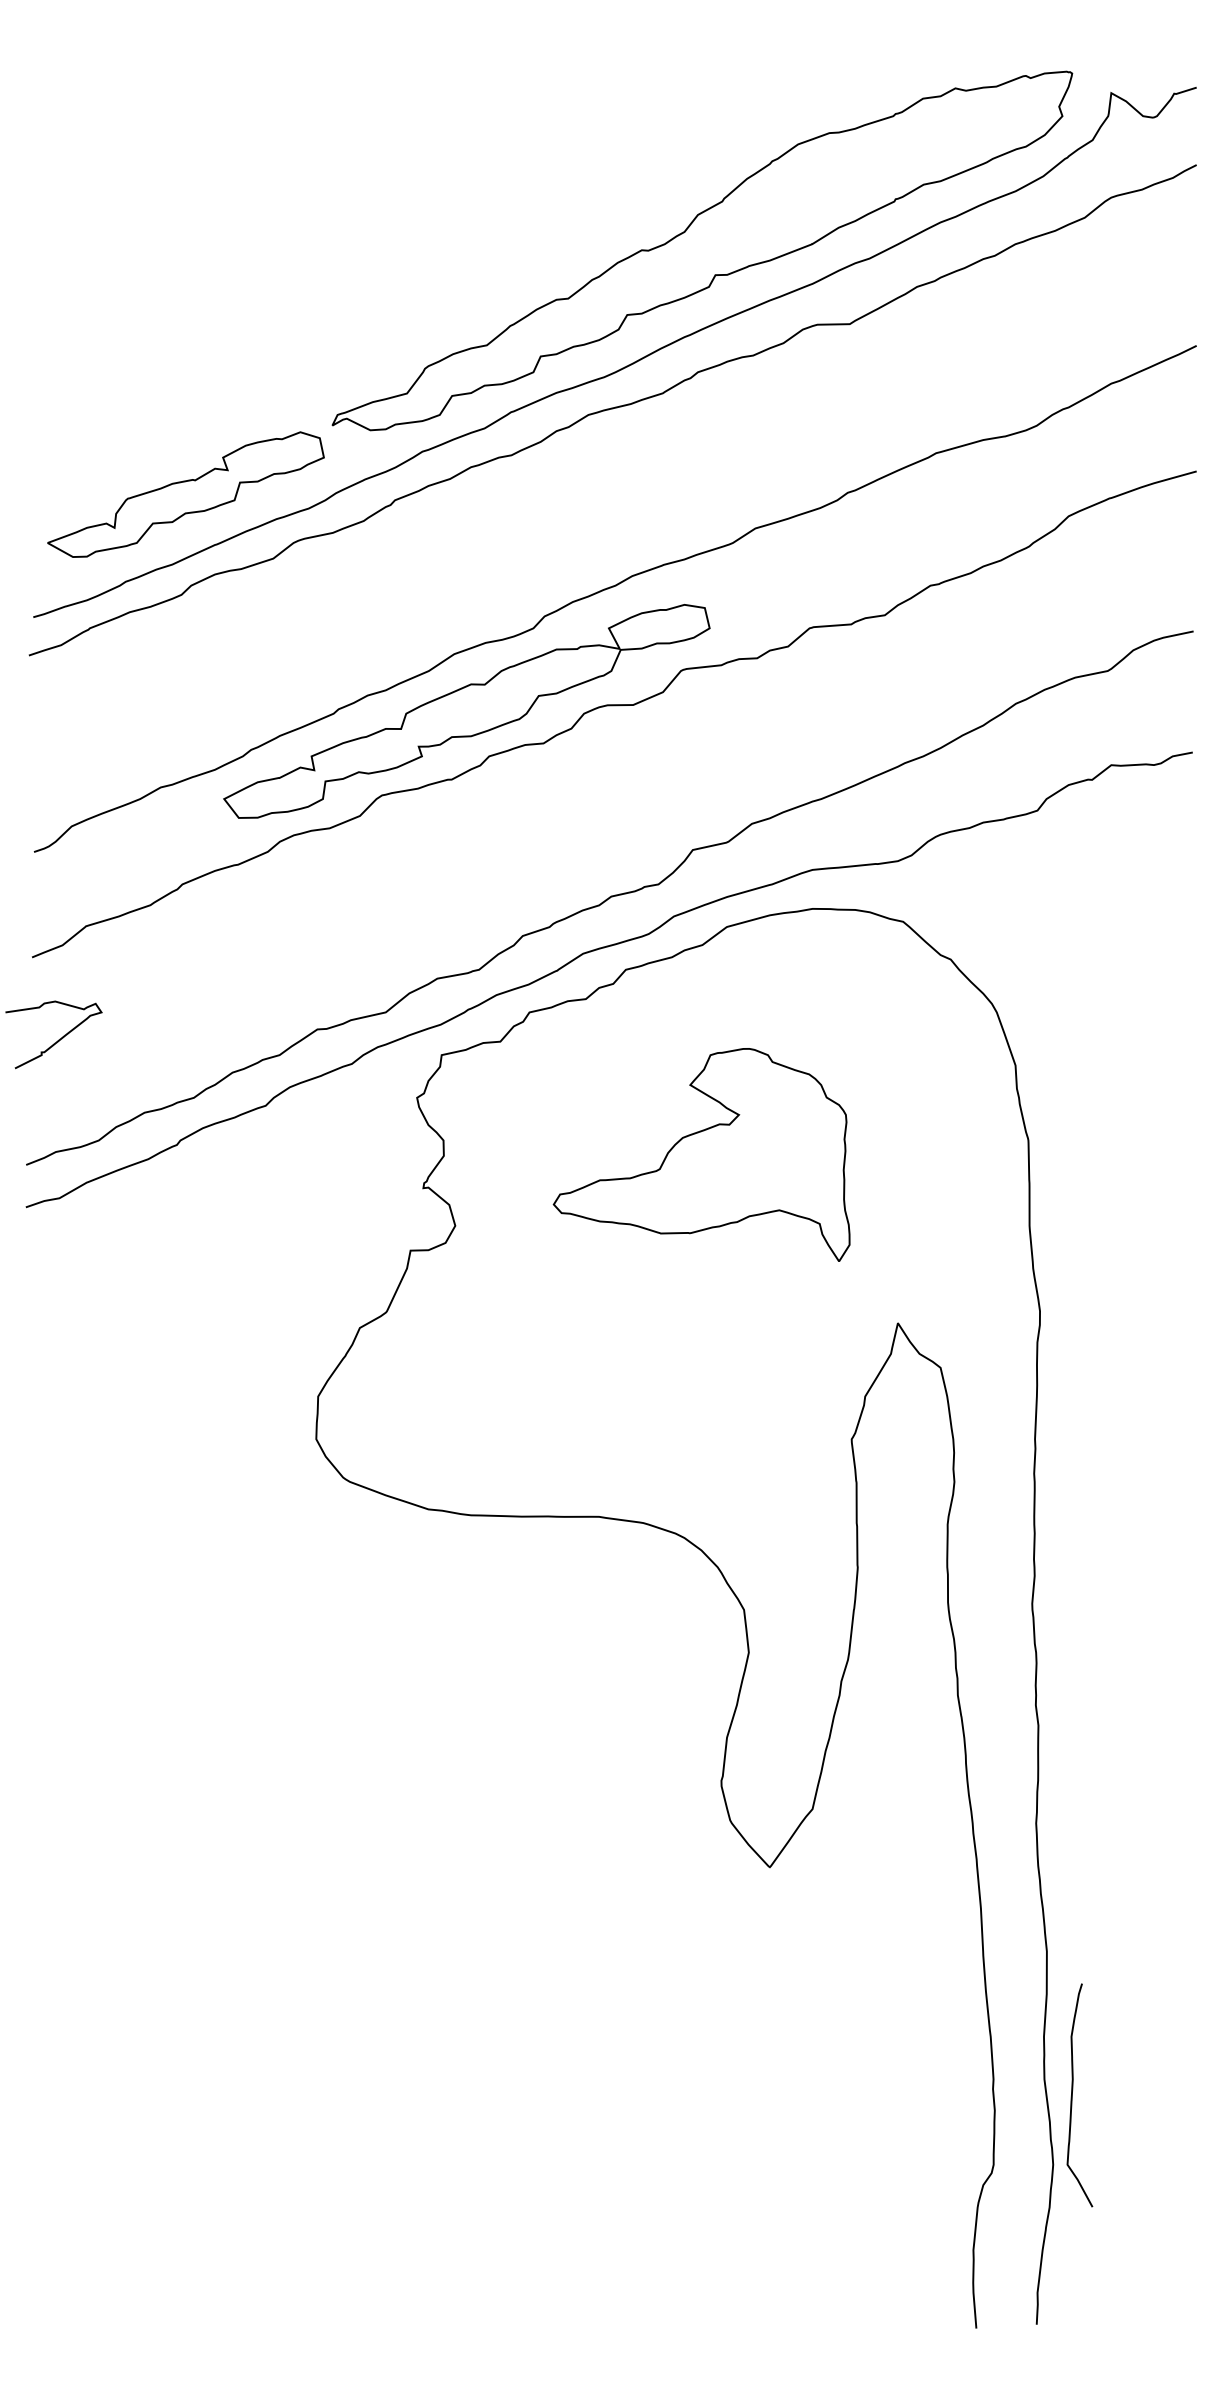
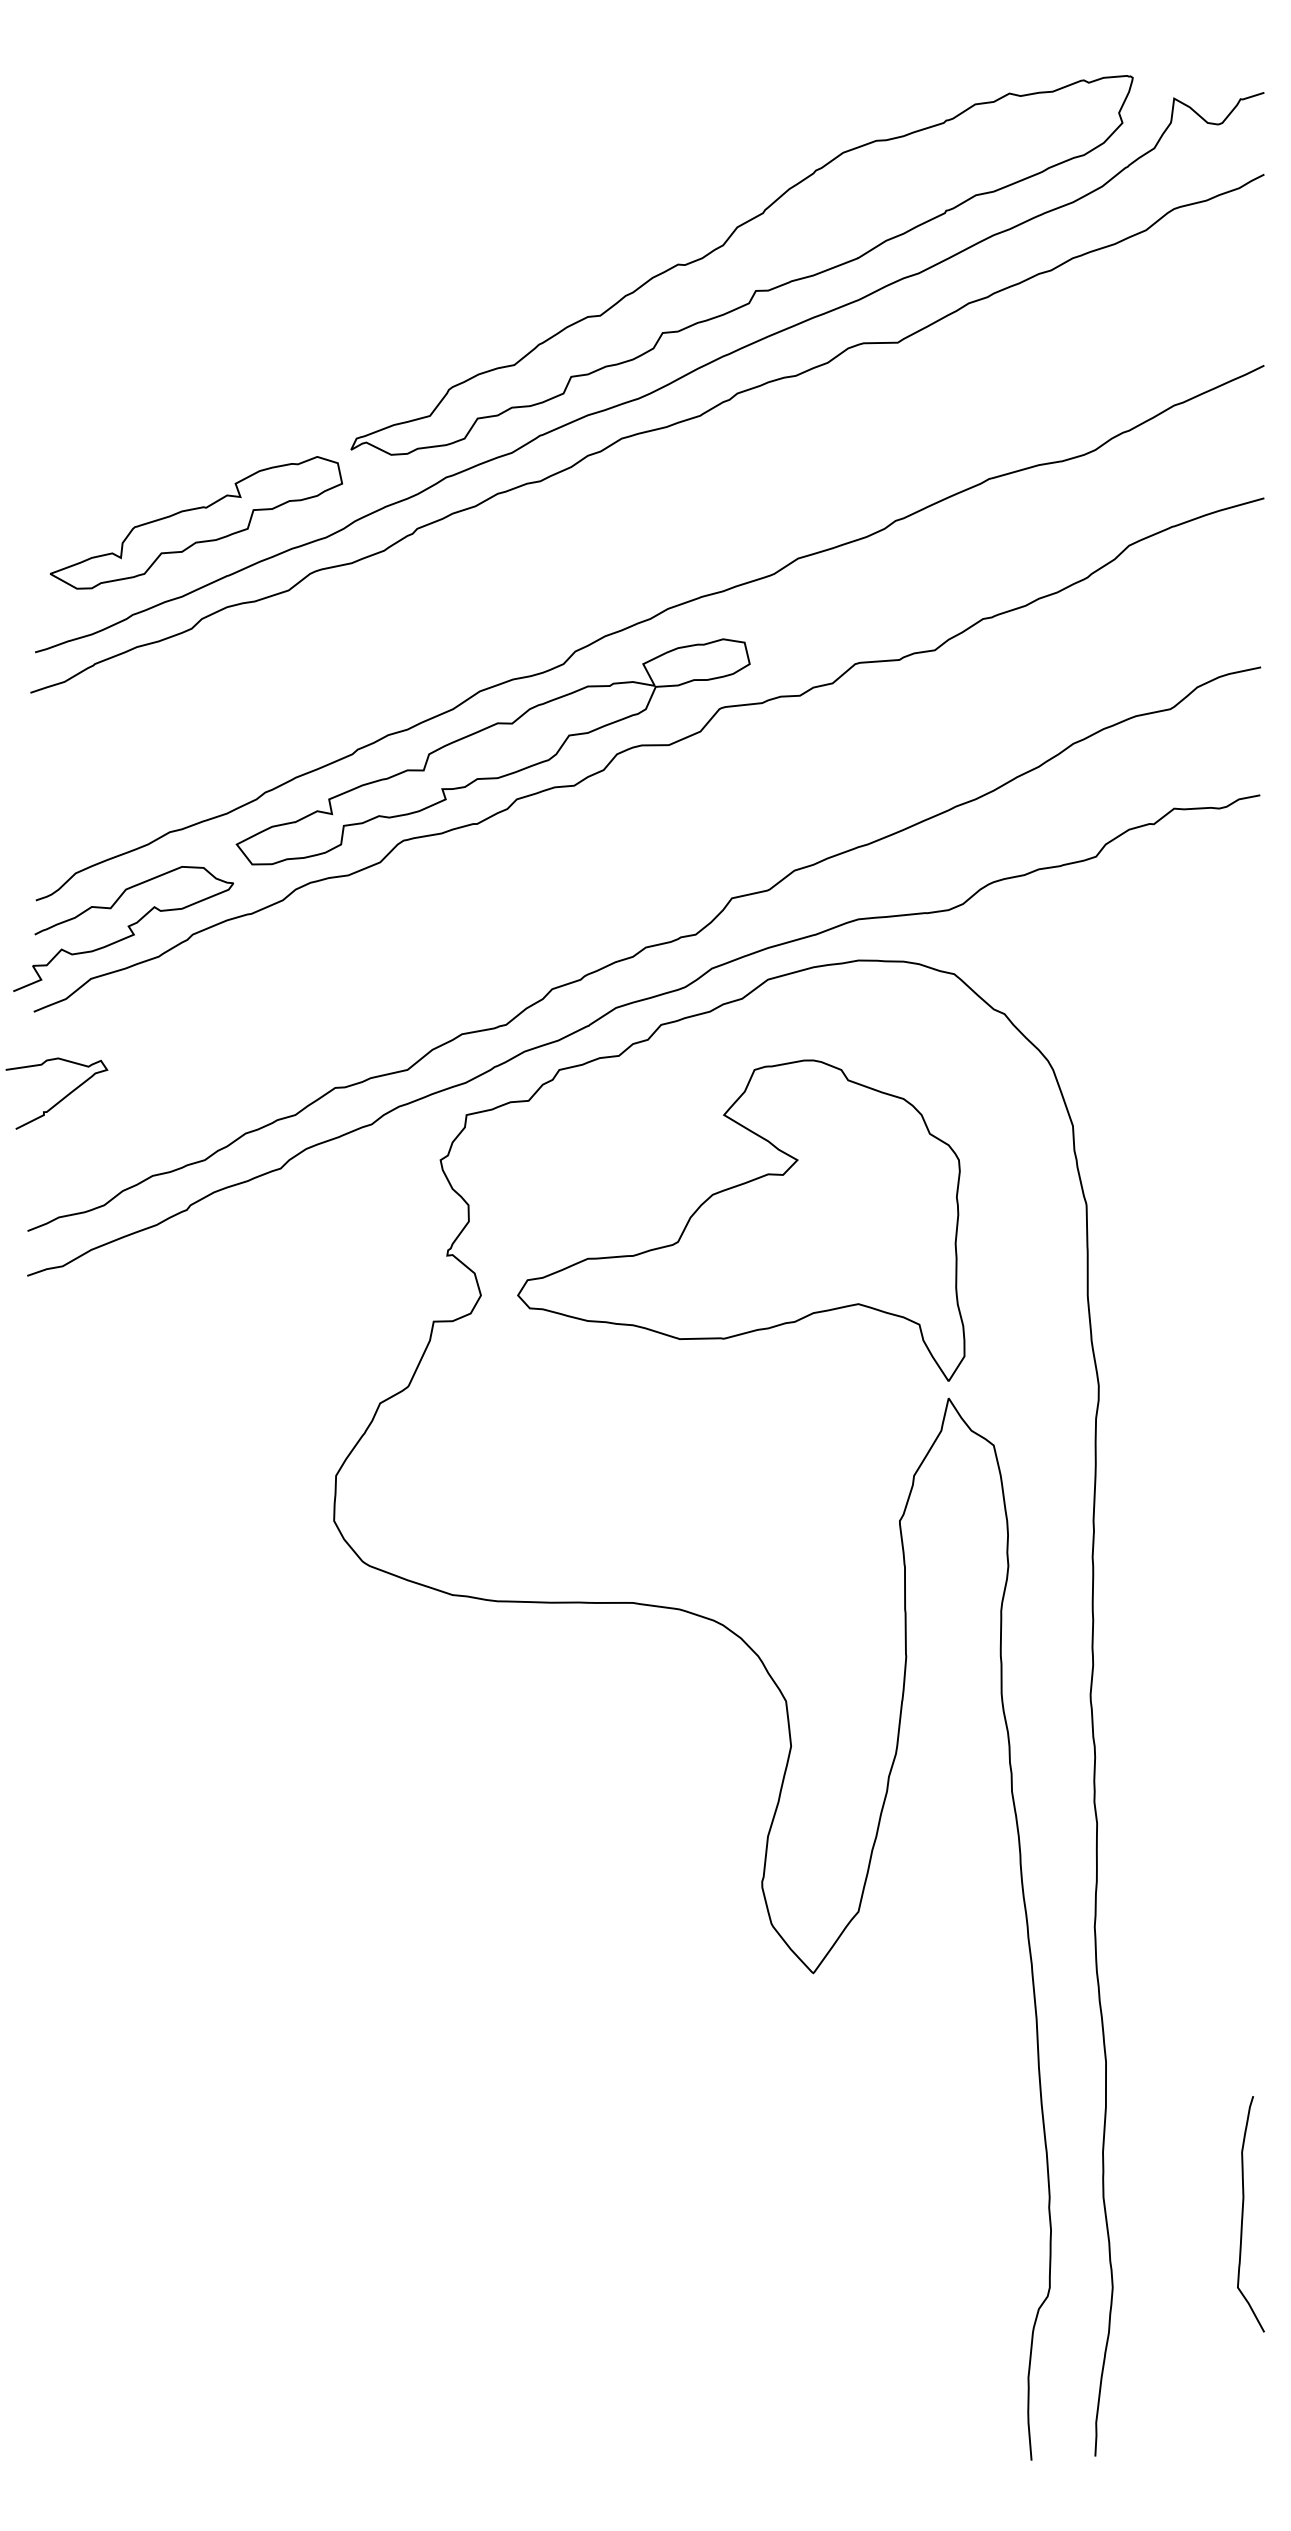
curve: (120, 876) -> (127, 926), added
part: (701, 1154) -> (741, 1220), size x1.43
curve: (1072, 2095) -> (1243, 2214), moved

